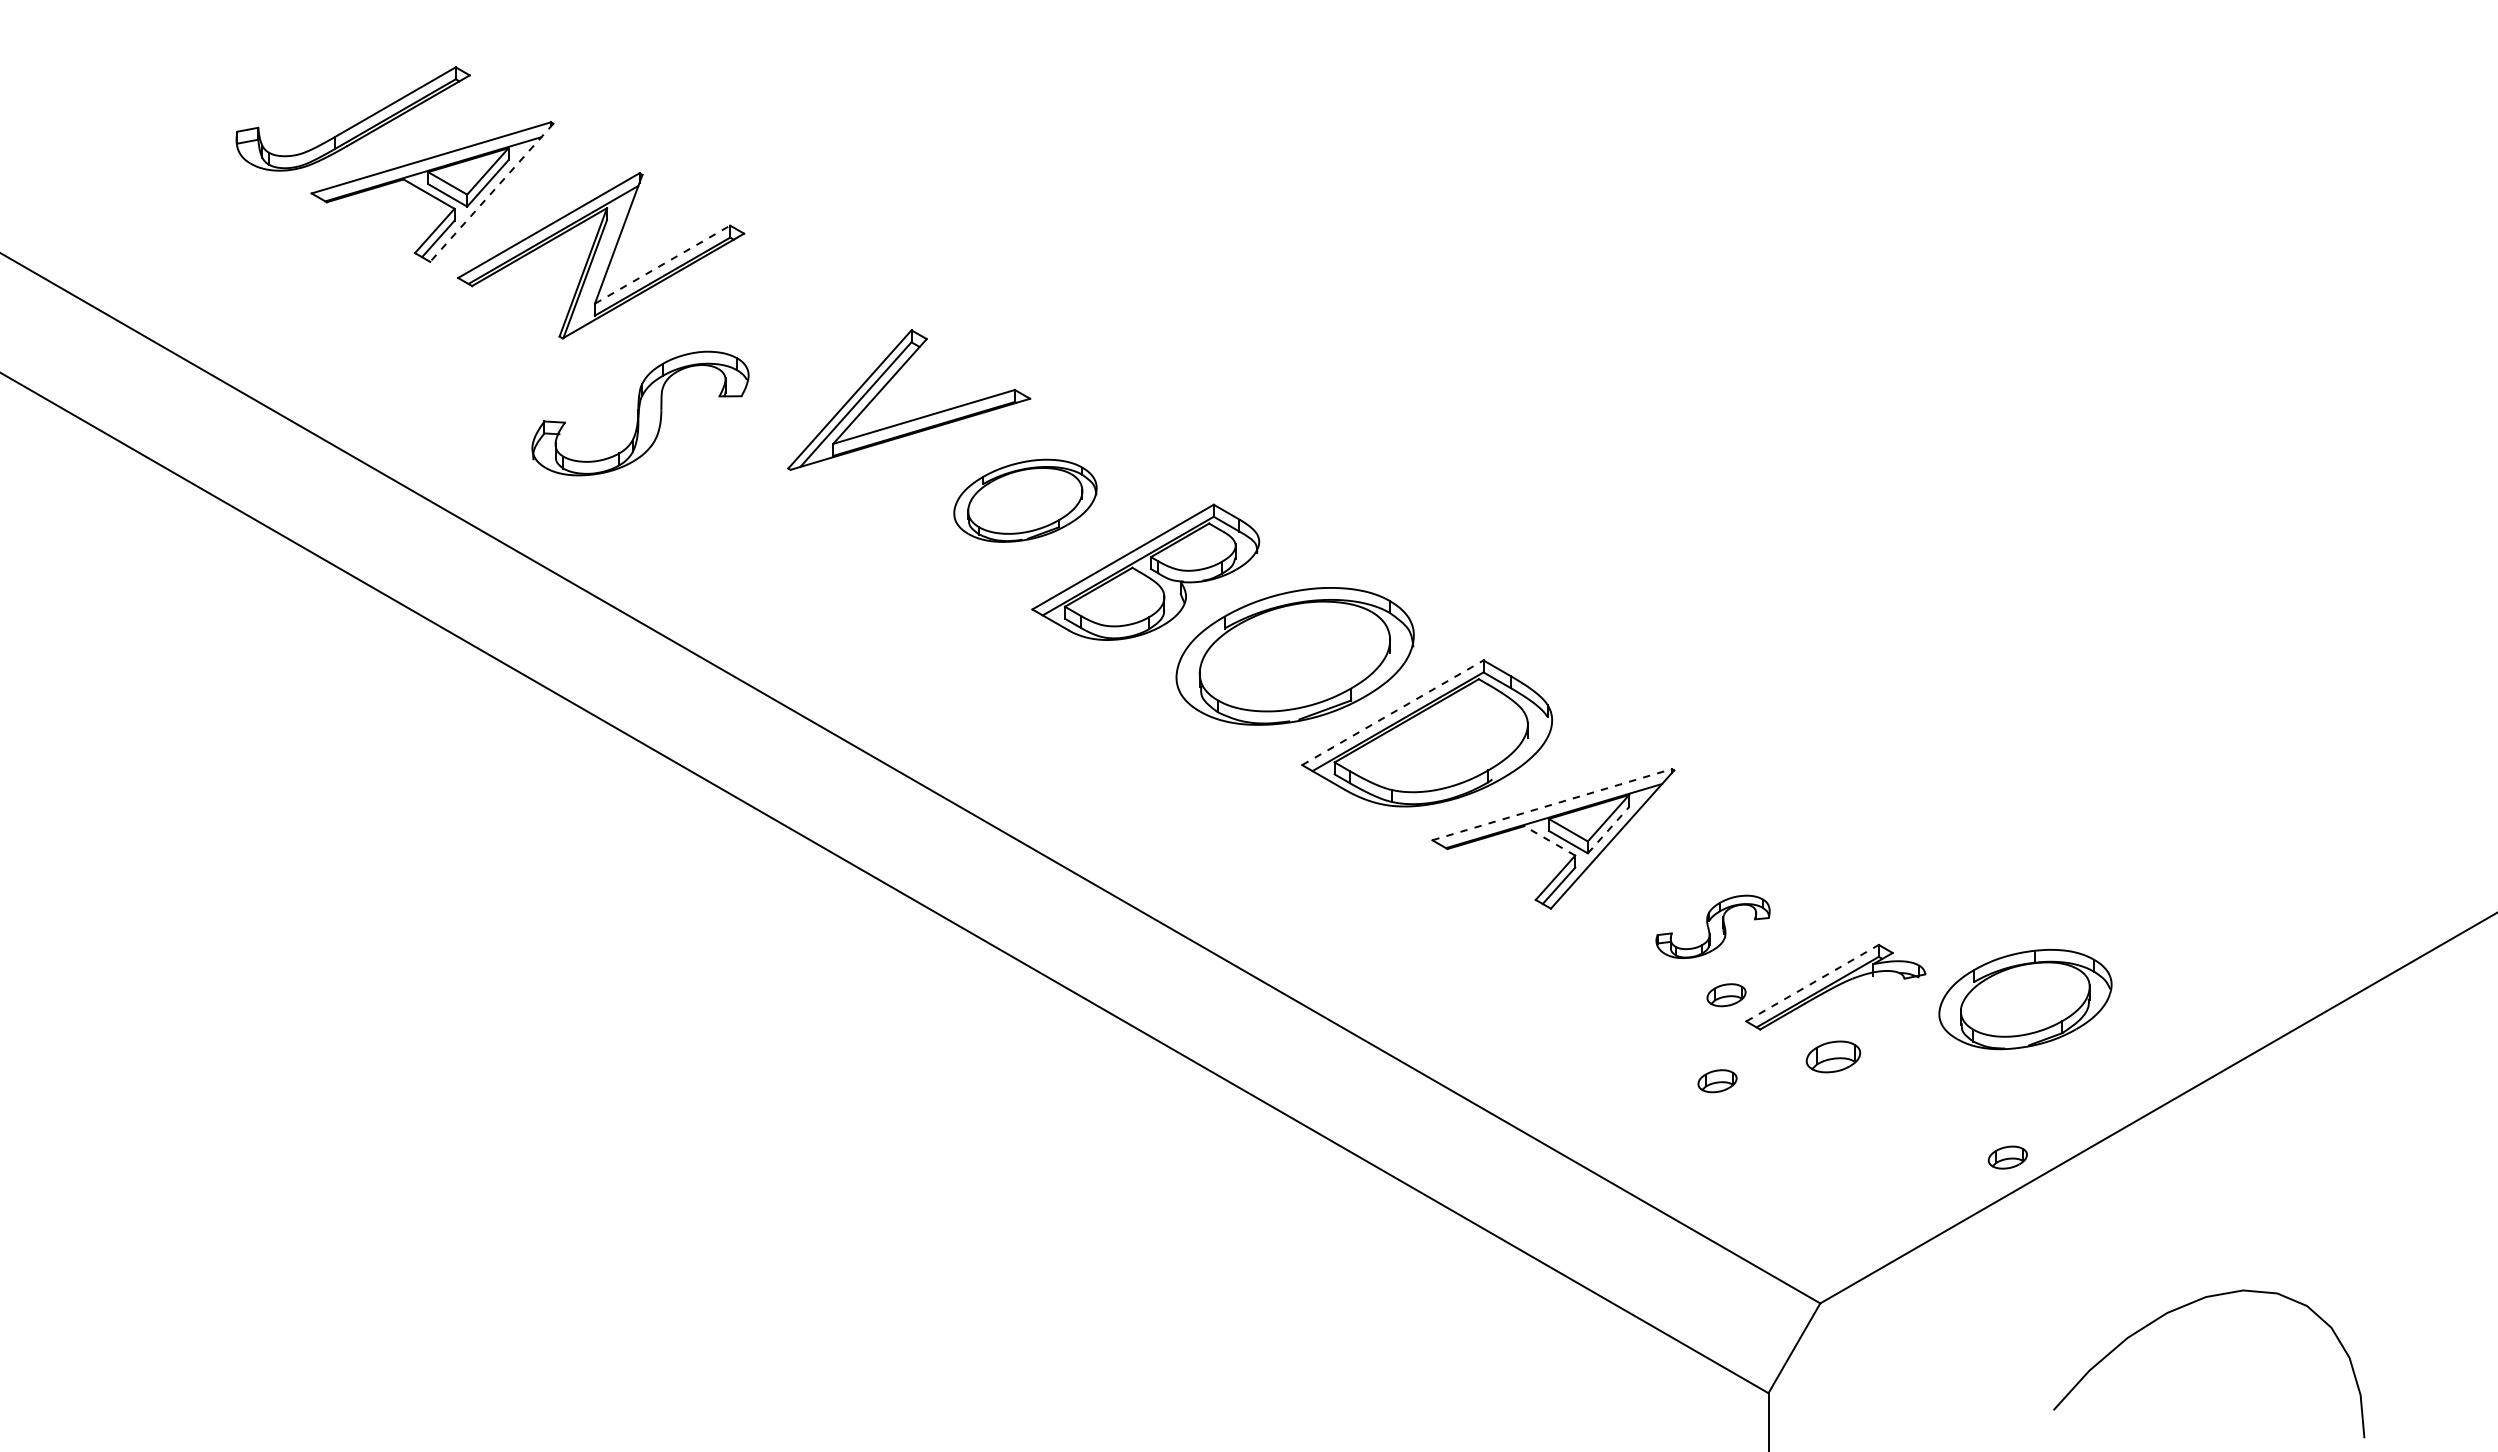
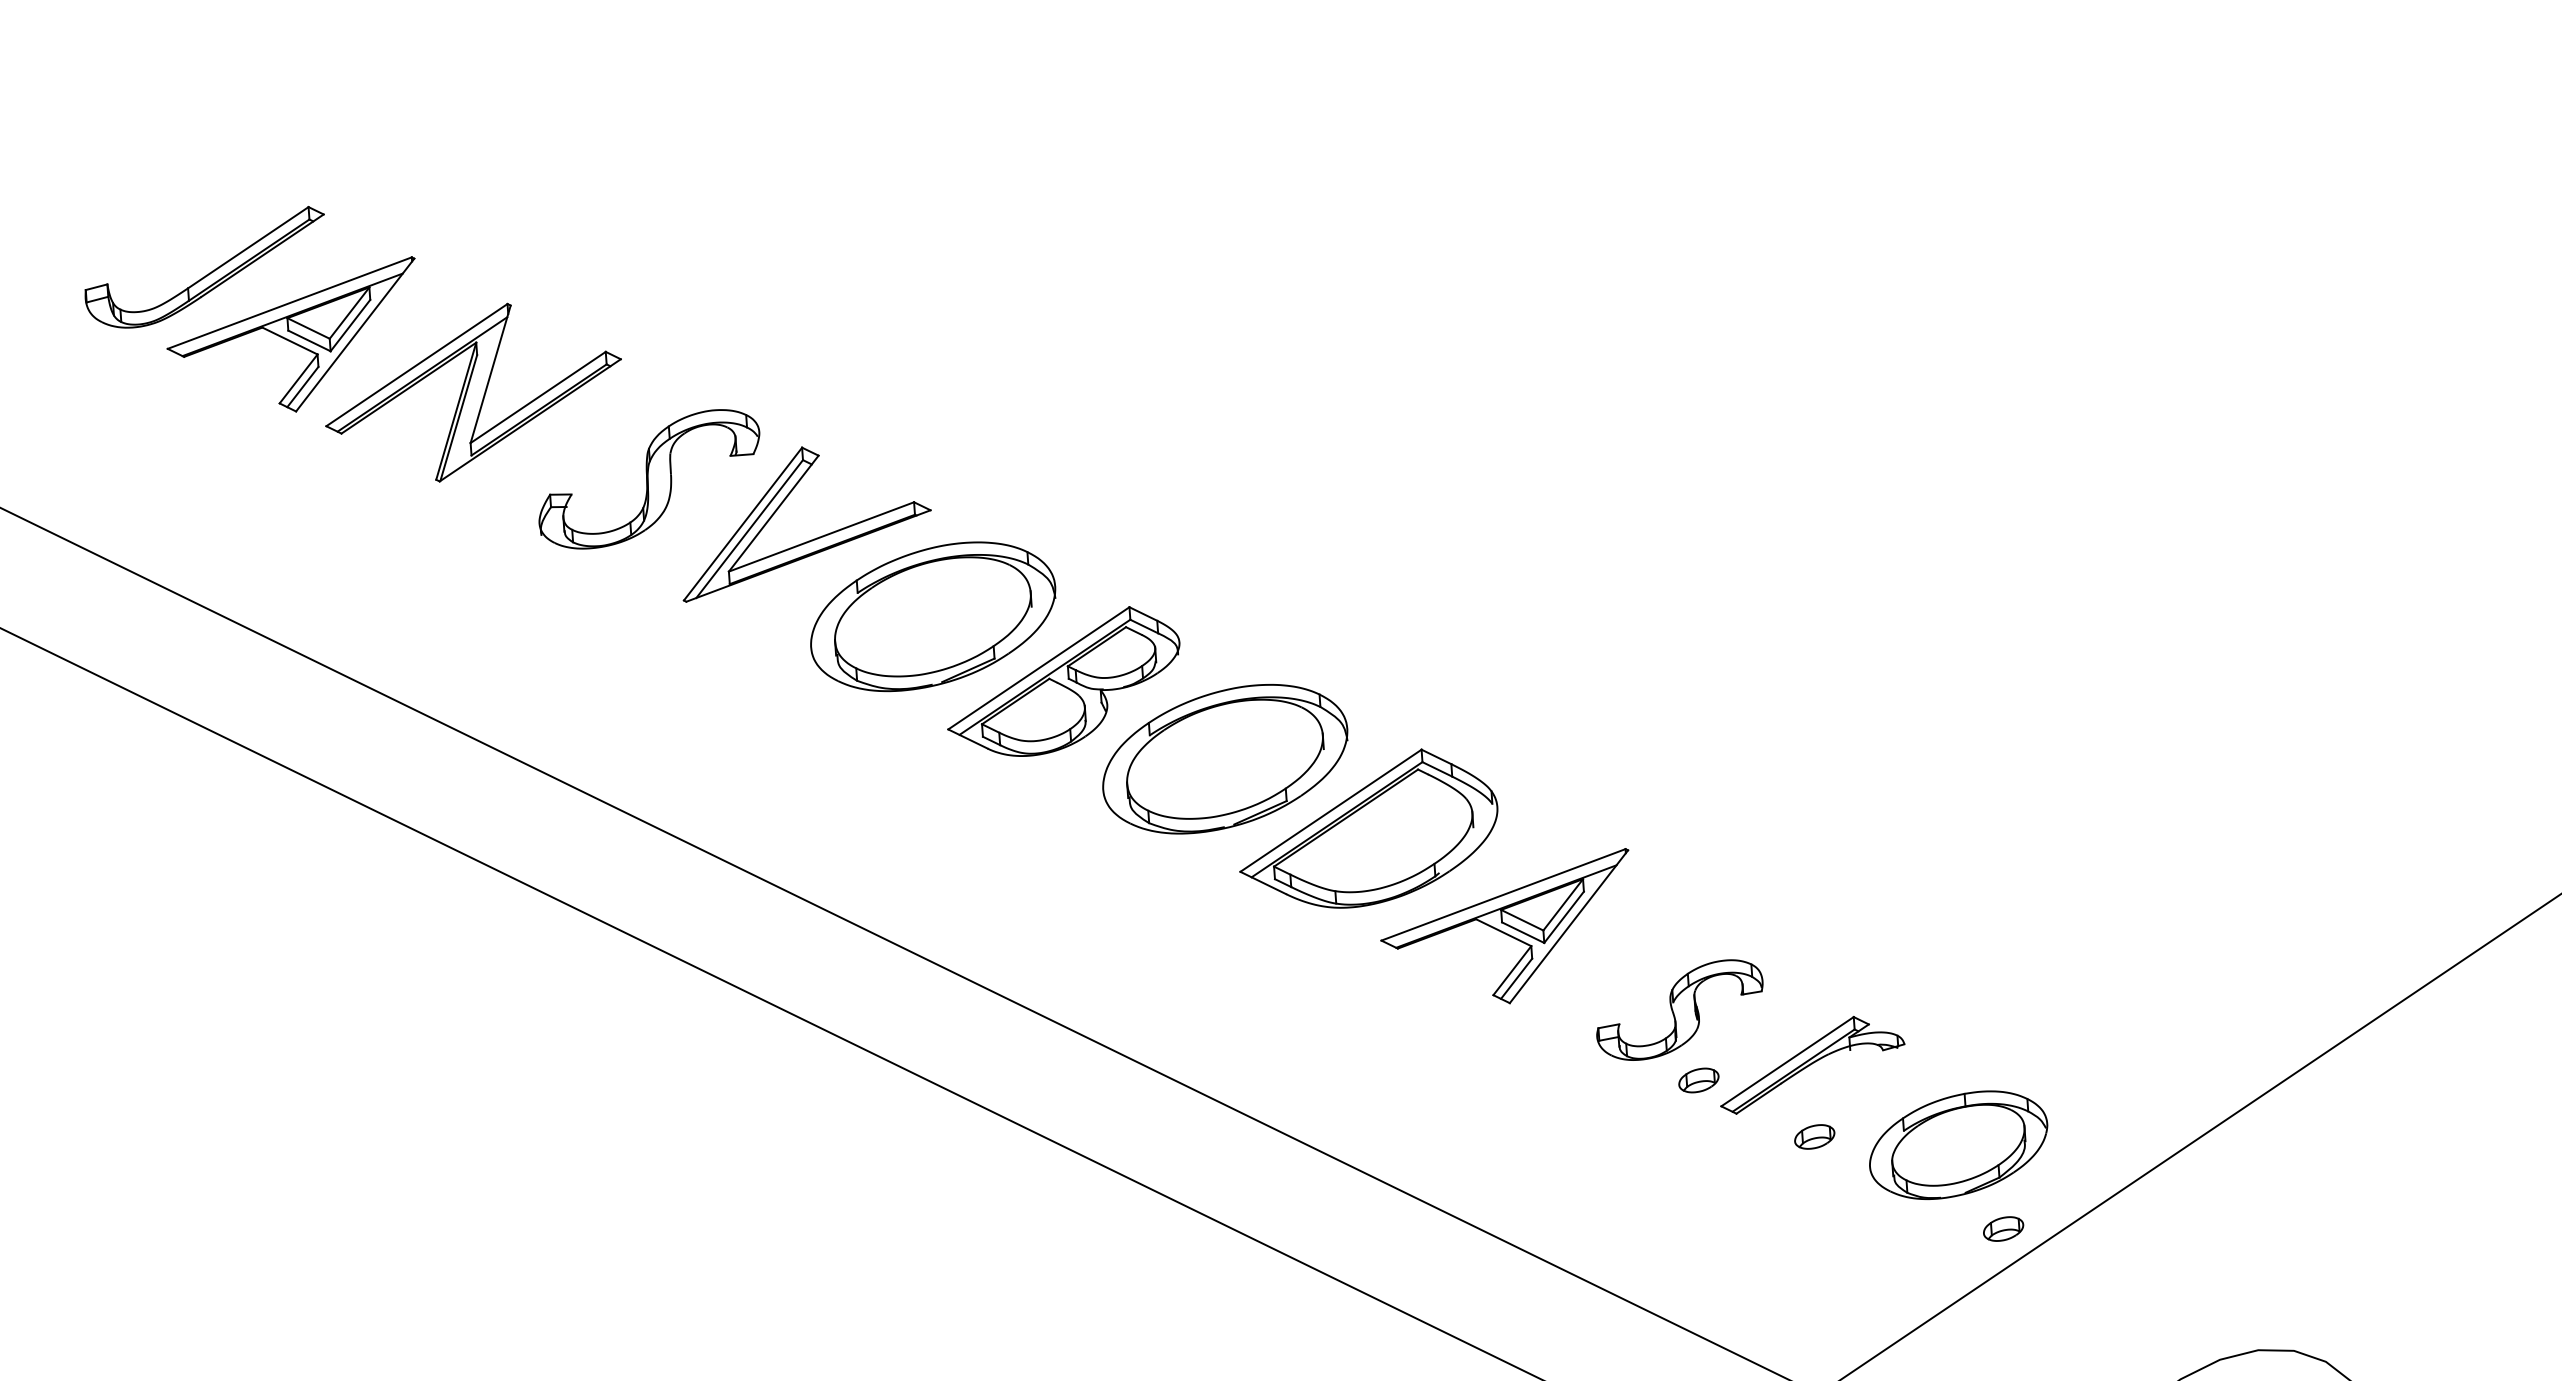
line: (491, 192) -> (354, 334), dashed -> solid
line: (663, 264) -> (539, 397), dashed -> solid
part: (640, 413) -> (649, 479), moved
part: (1025, 500) -> (933, 616), size x1.67
line: (1392, 712) -> (1330, 810), dashed -> solid
line: (1552, 804) -> (1503, 894), dashed -> solid
line: (1608, 829) -> (1563, 916), dashed -> solid
line: (1549, 840) -> (1503, 932), dashed -> solid
part: (1712, 926) -> (1679, 1009), size x1.43
line: (1812, 983) -> (1787, 1062), dashed -> solid
part: (2025, 999) -> (1958, 1145), moved
part: (1833, 1056) -> (1814, 1136), size x0.71
part: (1717, 1081) -> (1695, 1170), removed

